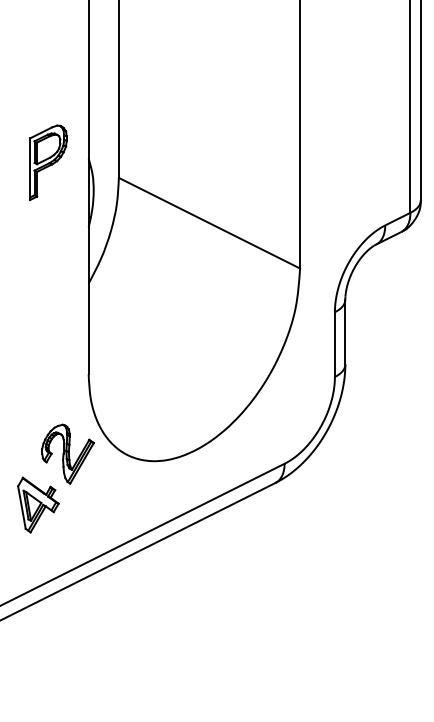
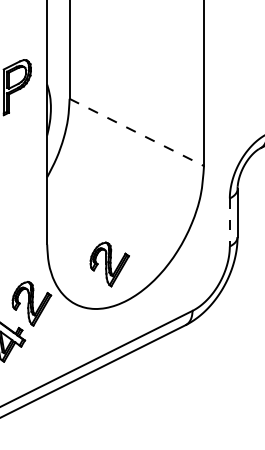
line: (209, 223) -> (136, 132), solid -> dashed
line: (334, 345) -> (229, 223), solid -> dashed
part: (172, 400) -> (109, 263), added

